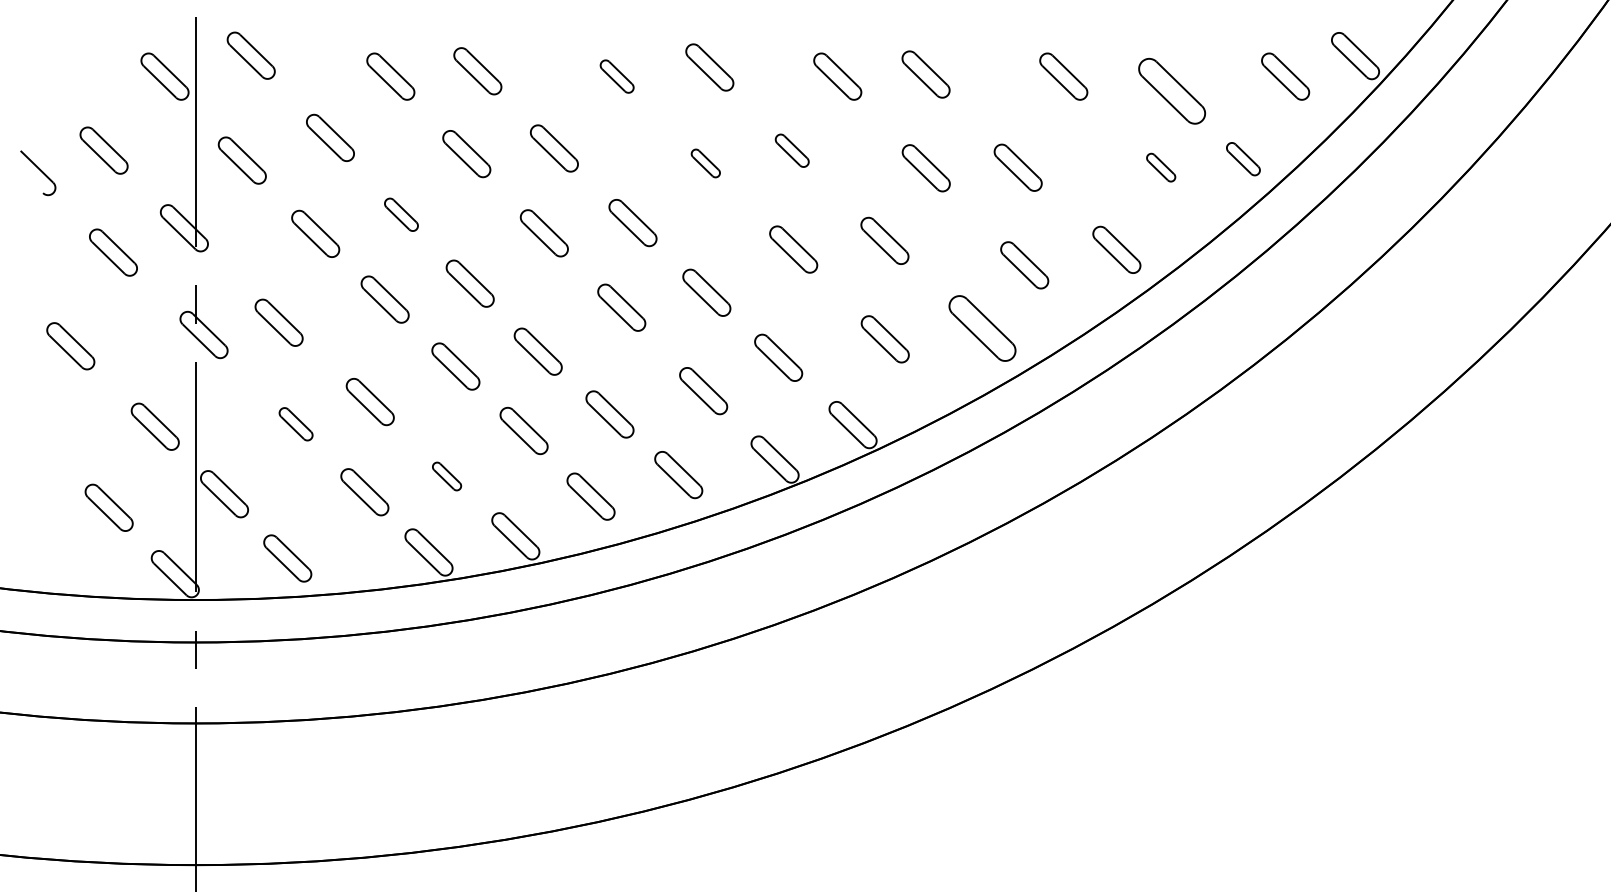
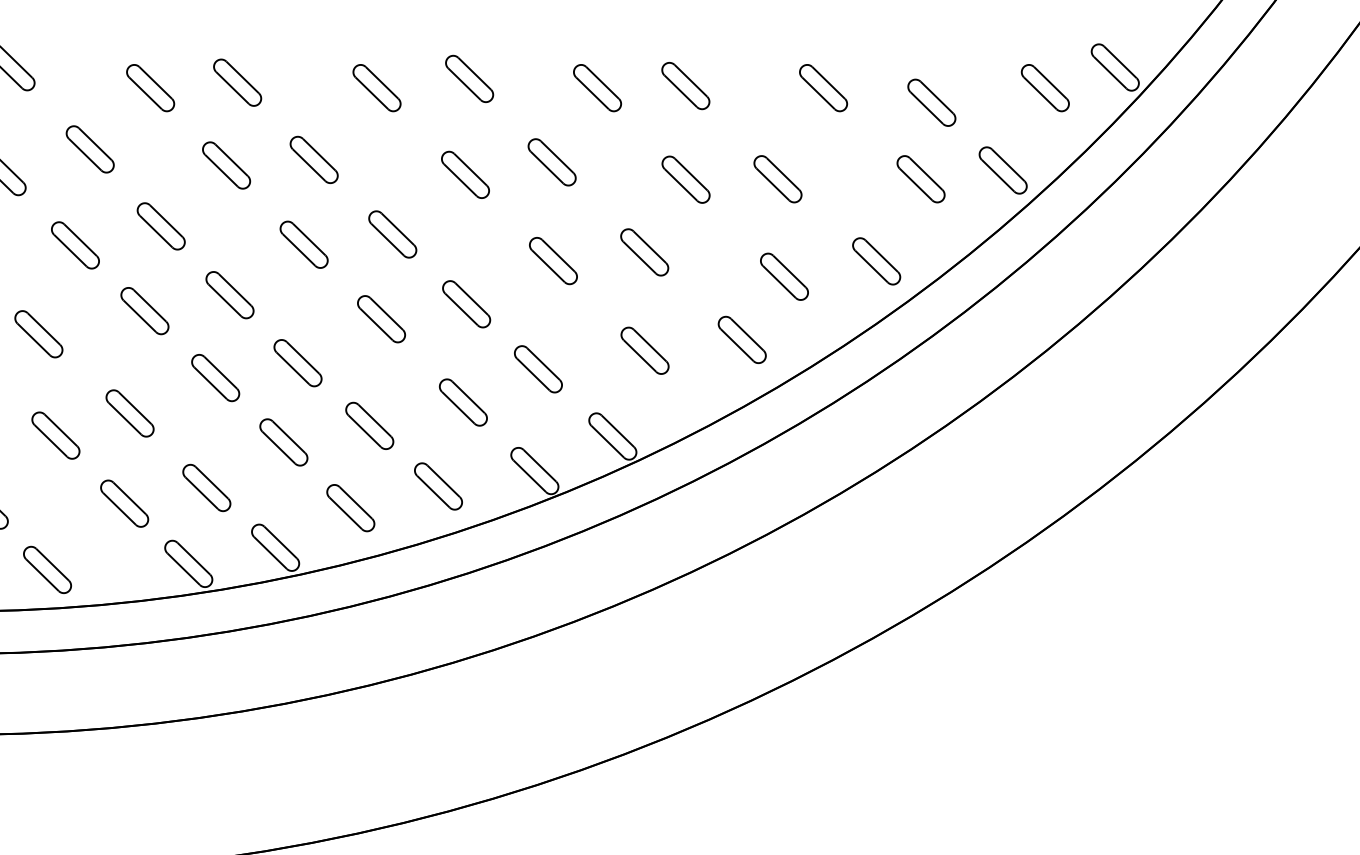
part: (616, 76) -> (376, 87), size x1.43
part: (1171, 91) -> (931, 102), size x0.71
part: (791, 150) -> (551, 161), size x1.43
part: (1243, 159) -> (1003, 170), size x1.43
part: (705, 163) -> (465, 174), size x1.67
part: (1160, 167) -> (920, 178), size x1.67
part: (401, 214) -> (161, 225), size x1.43
part: (982, 328) -> (742, 339), size x0.71
part: (295, 424) -> (55, 435), size x1.43
part: (446, 476) -> (206, 487), size x1.67

